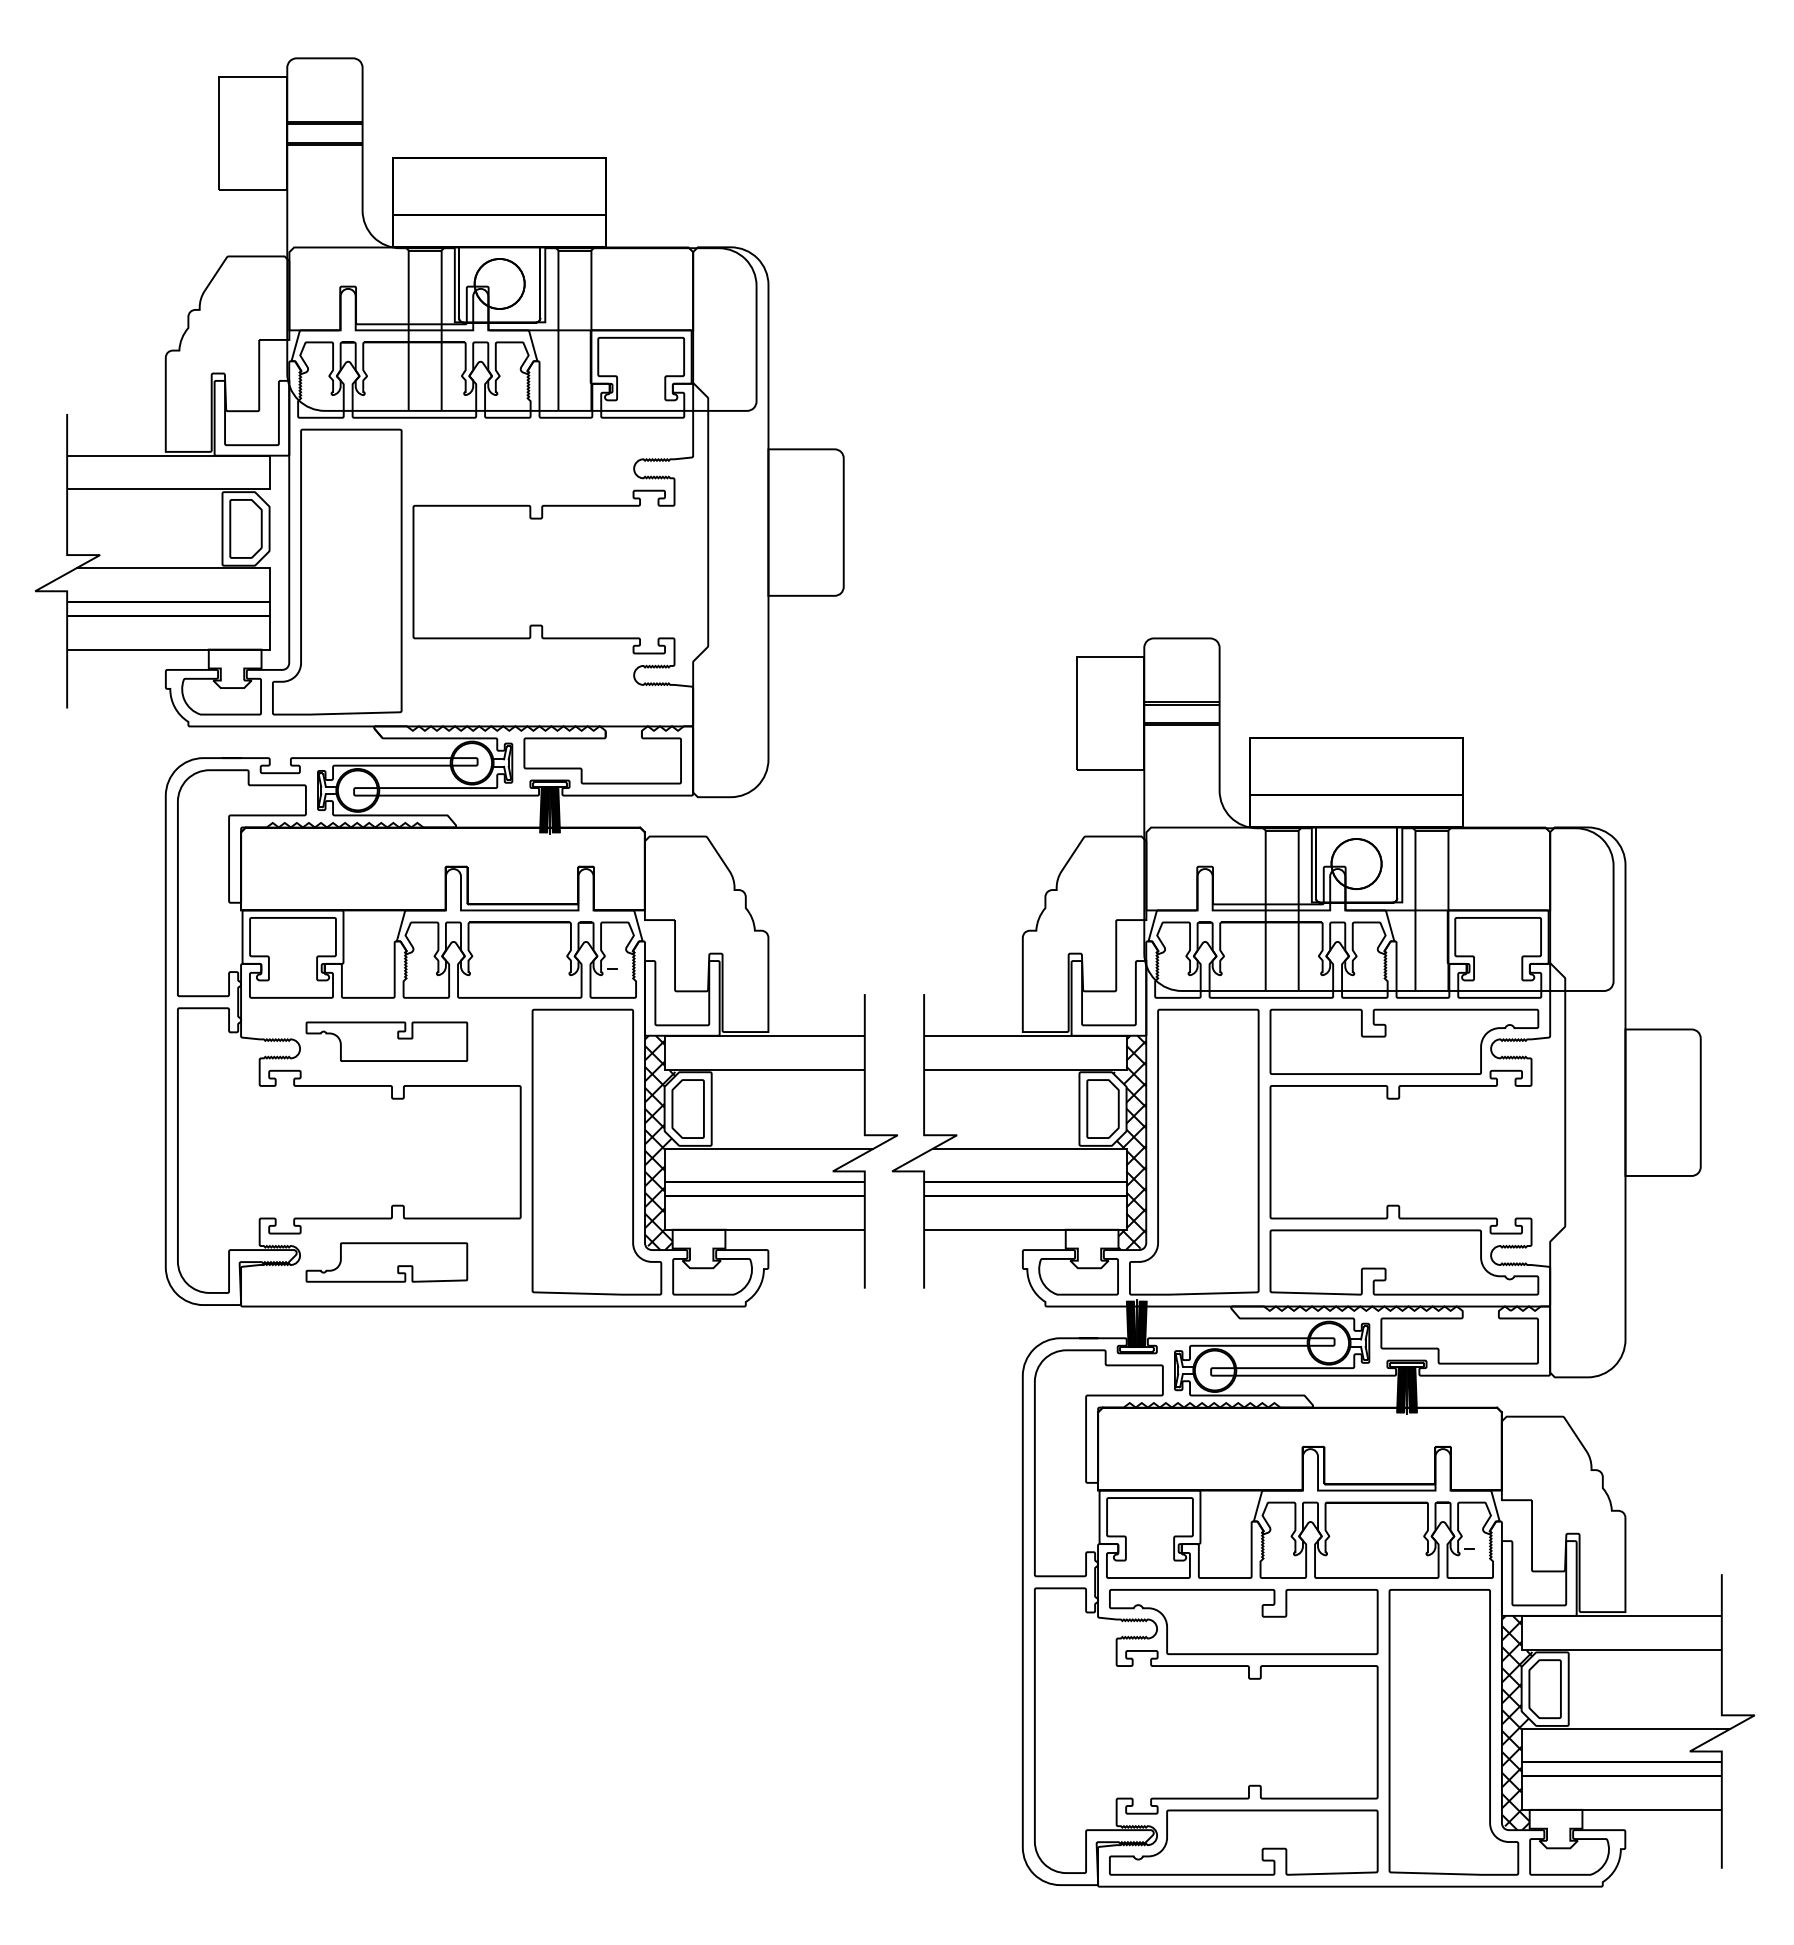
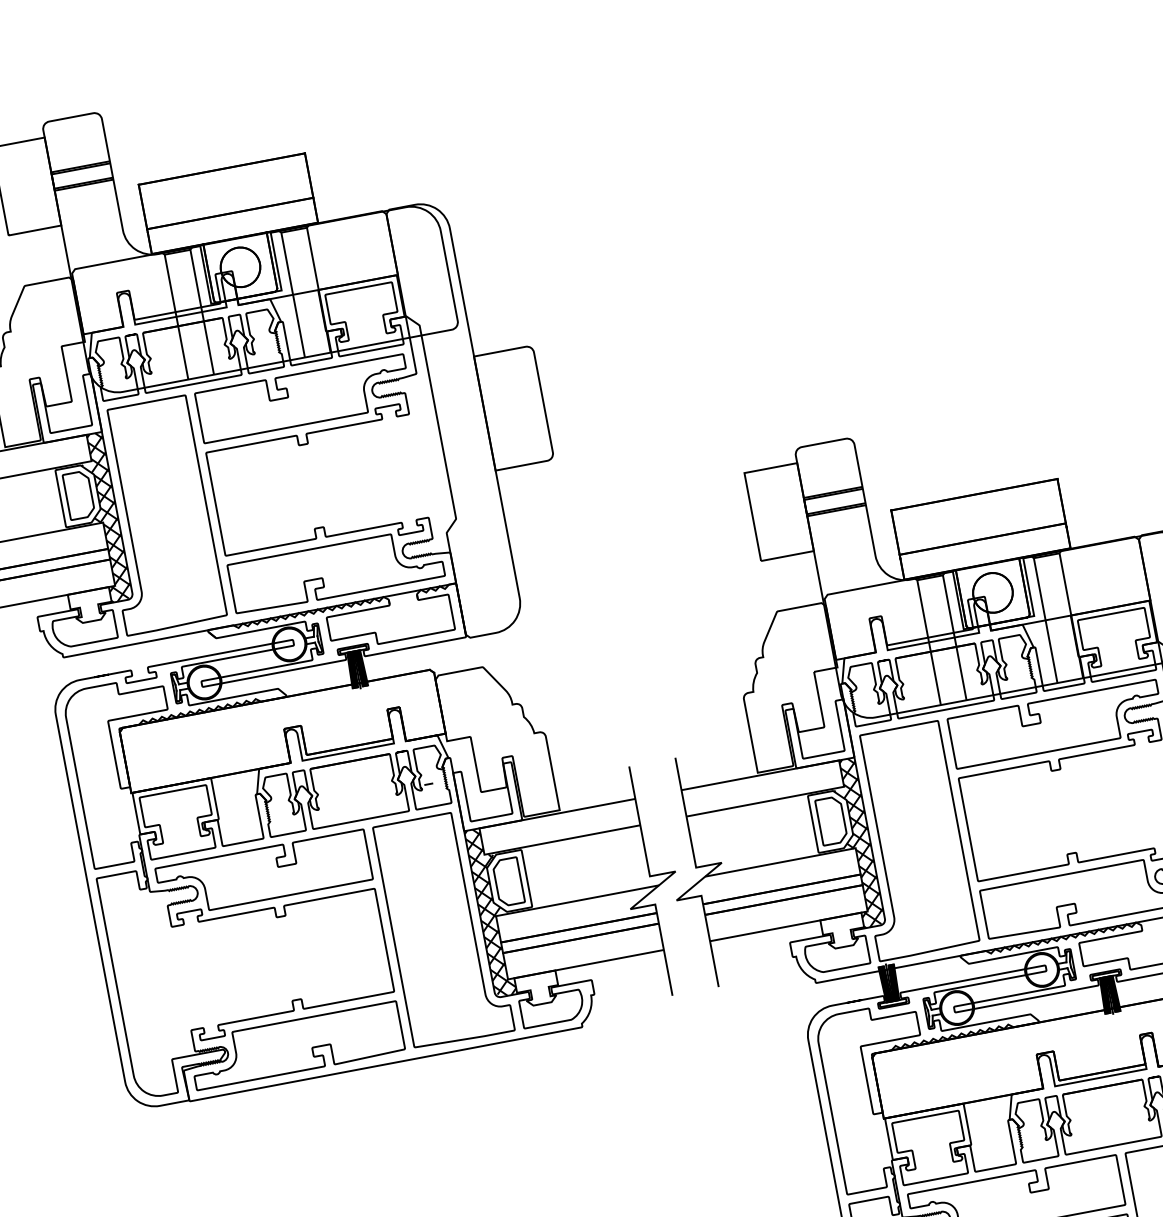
part: (547, 461) -> (303, 398), added
hatch: (272, 562) -> (104, 517), added
part: (547, 682) -> (336, 570), added
part: (386, 1041) -> (263, 873), size x1.67
part: (386, 1262) -> (296, 1045), size x1.67

